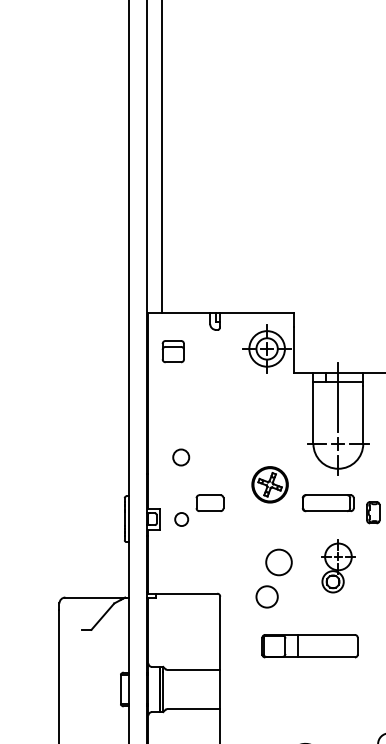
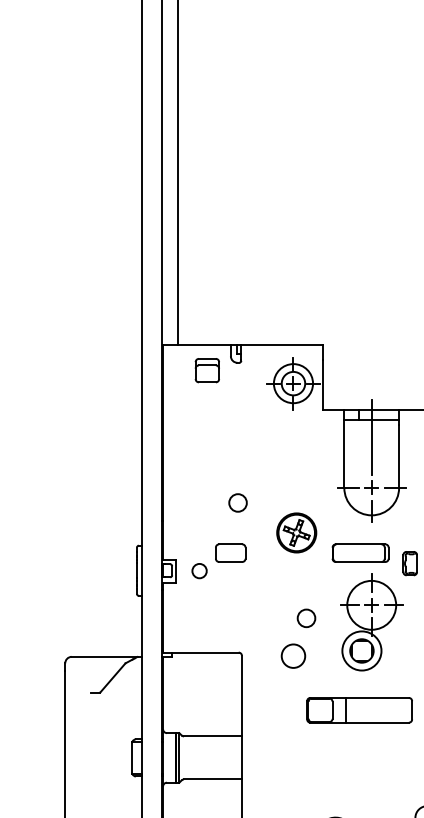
part: (172, 351) -> (206, 370), moved
circle: (180, 457) -> (237, 502), moved
circle: (278, 562) -> (306, 618), size x0.62
part: (338, 566) -> (371, 622), size x1.67
part: (309, 646) -> (359, 710), moved

